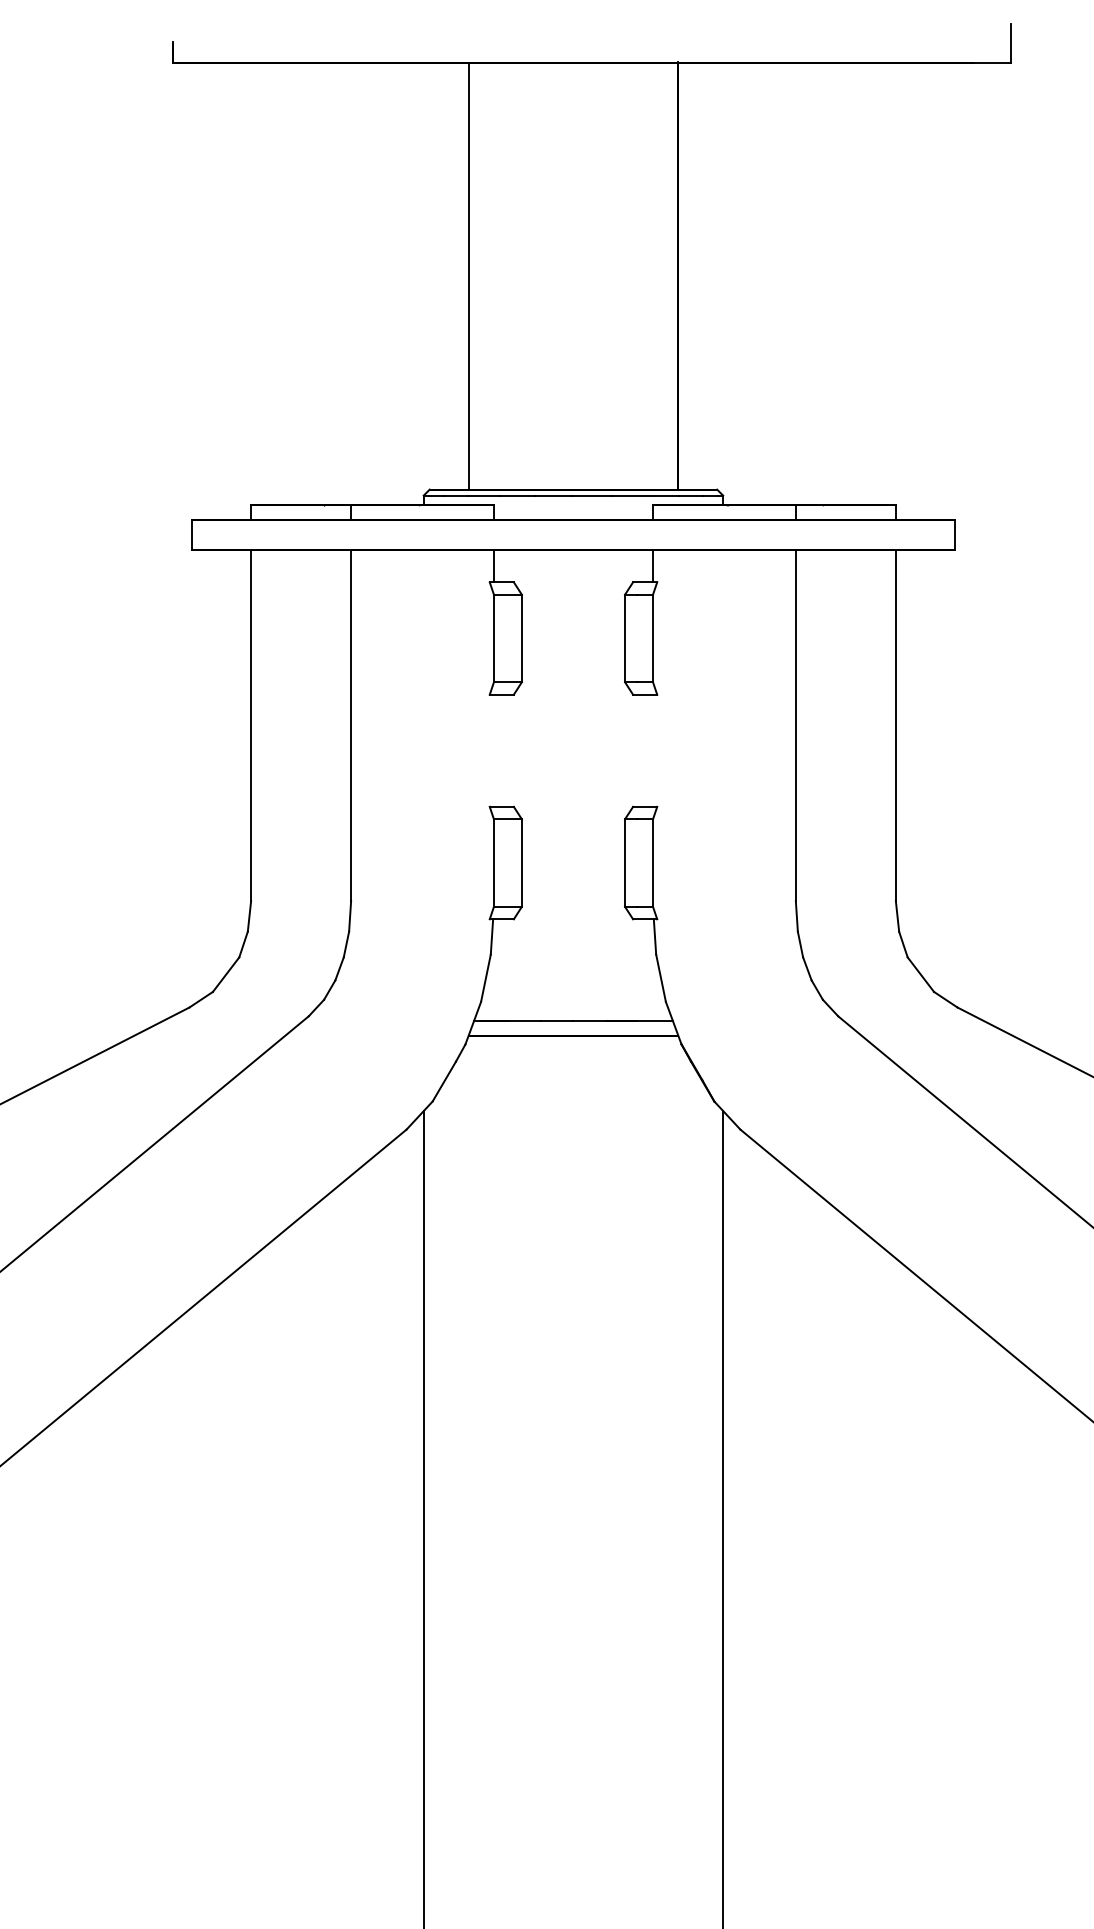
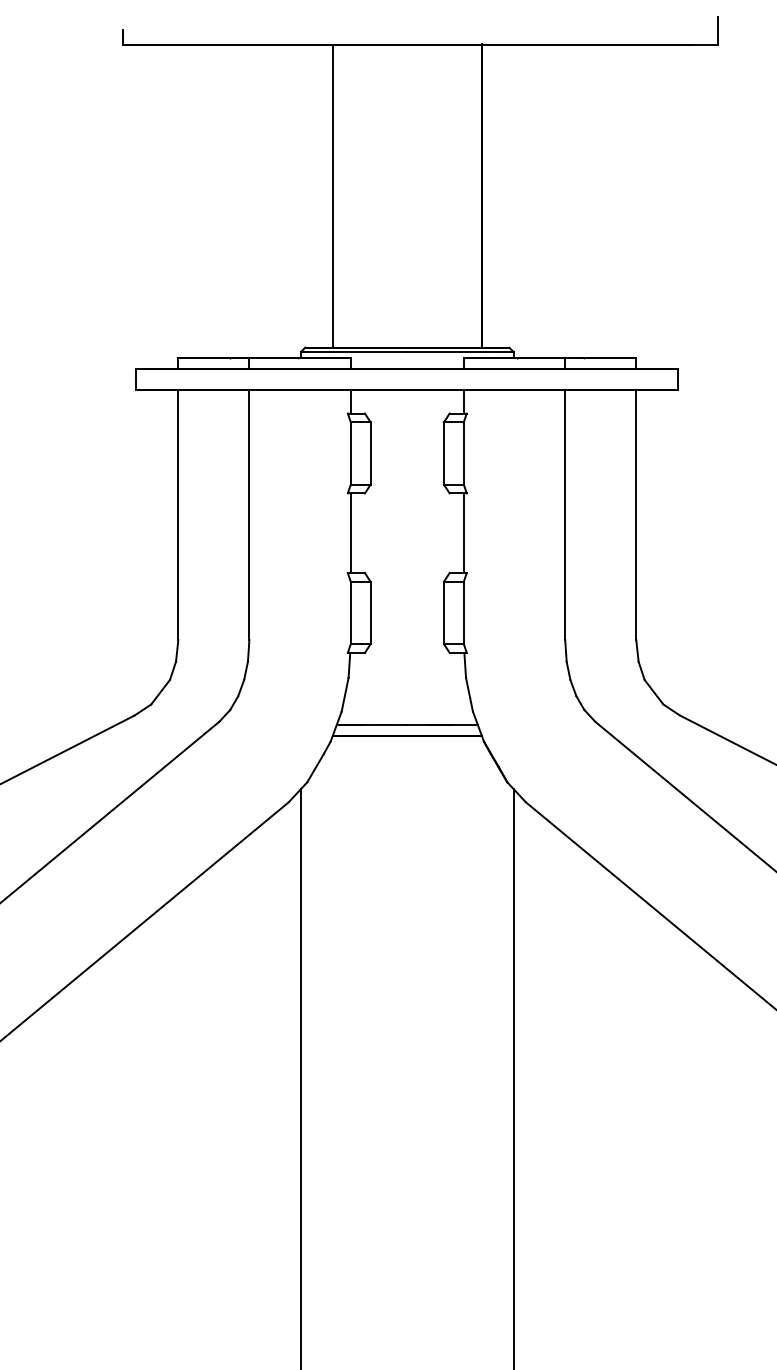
line: (493, 750) -> (350, 533), added
line: (653, 750) -> (464, 533), added

